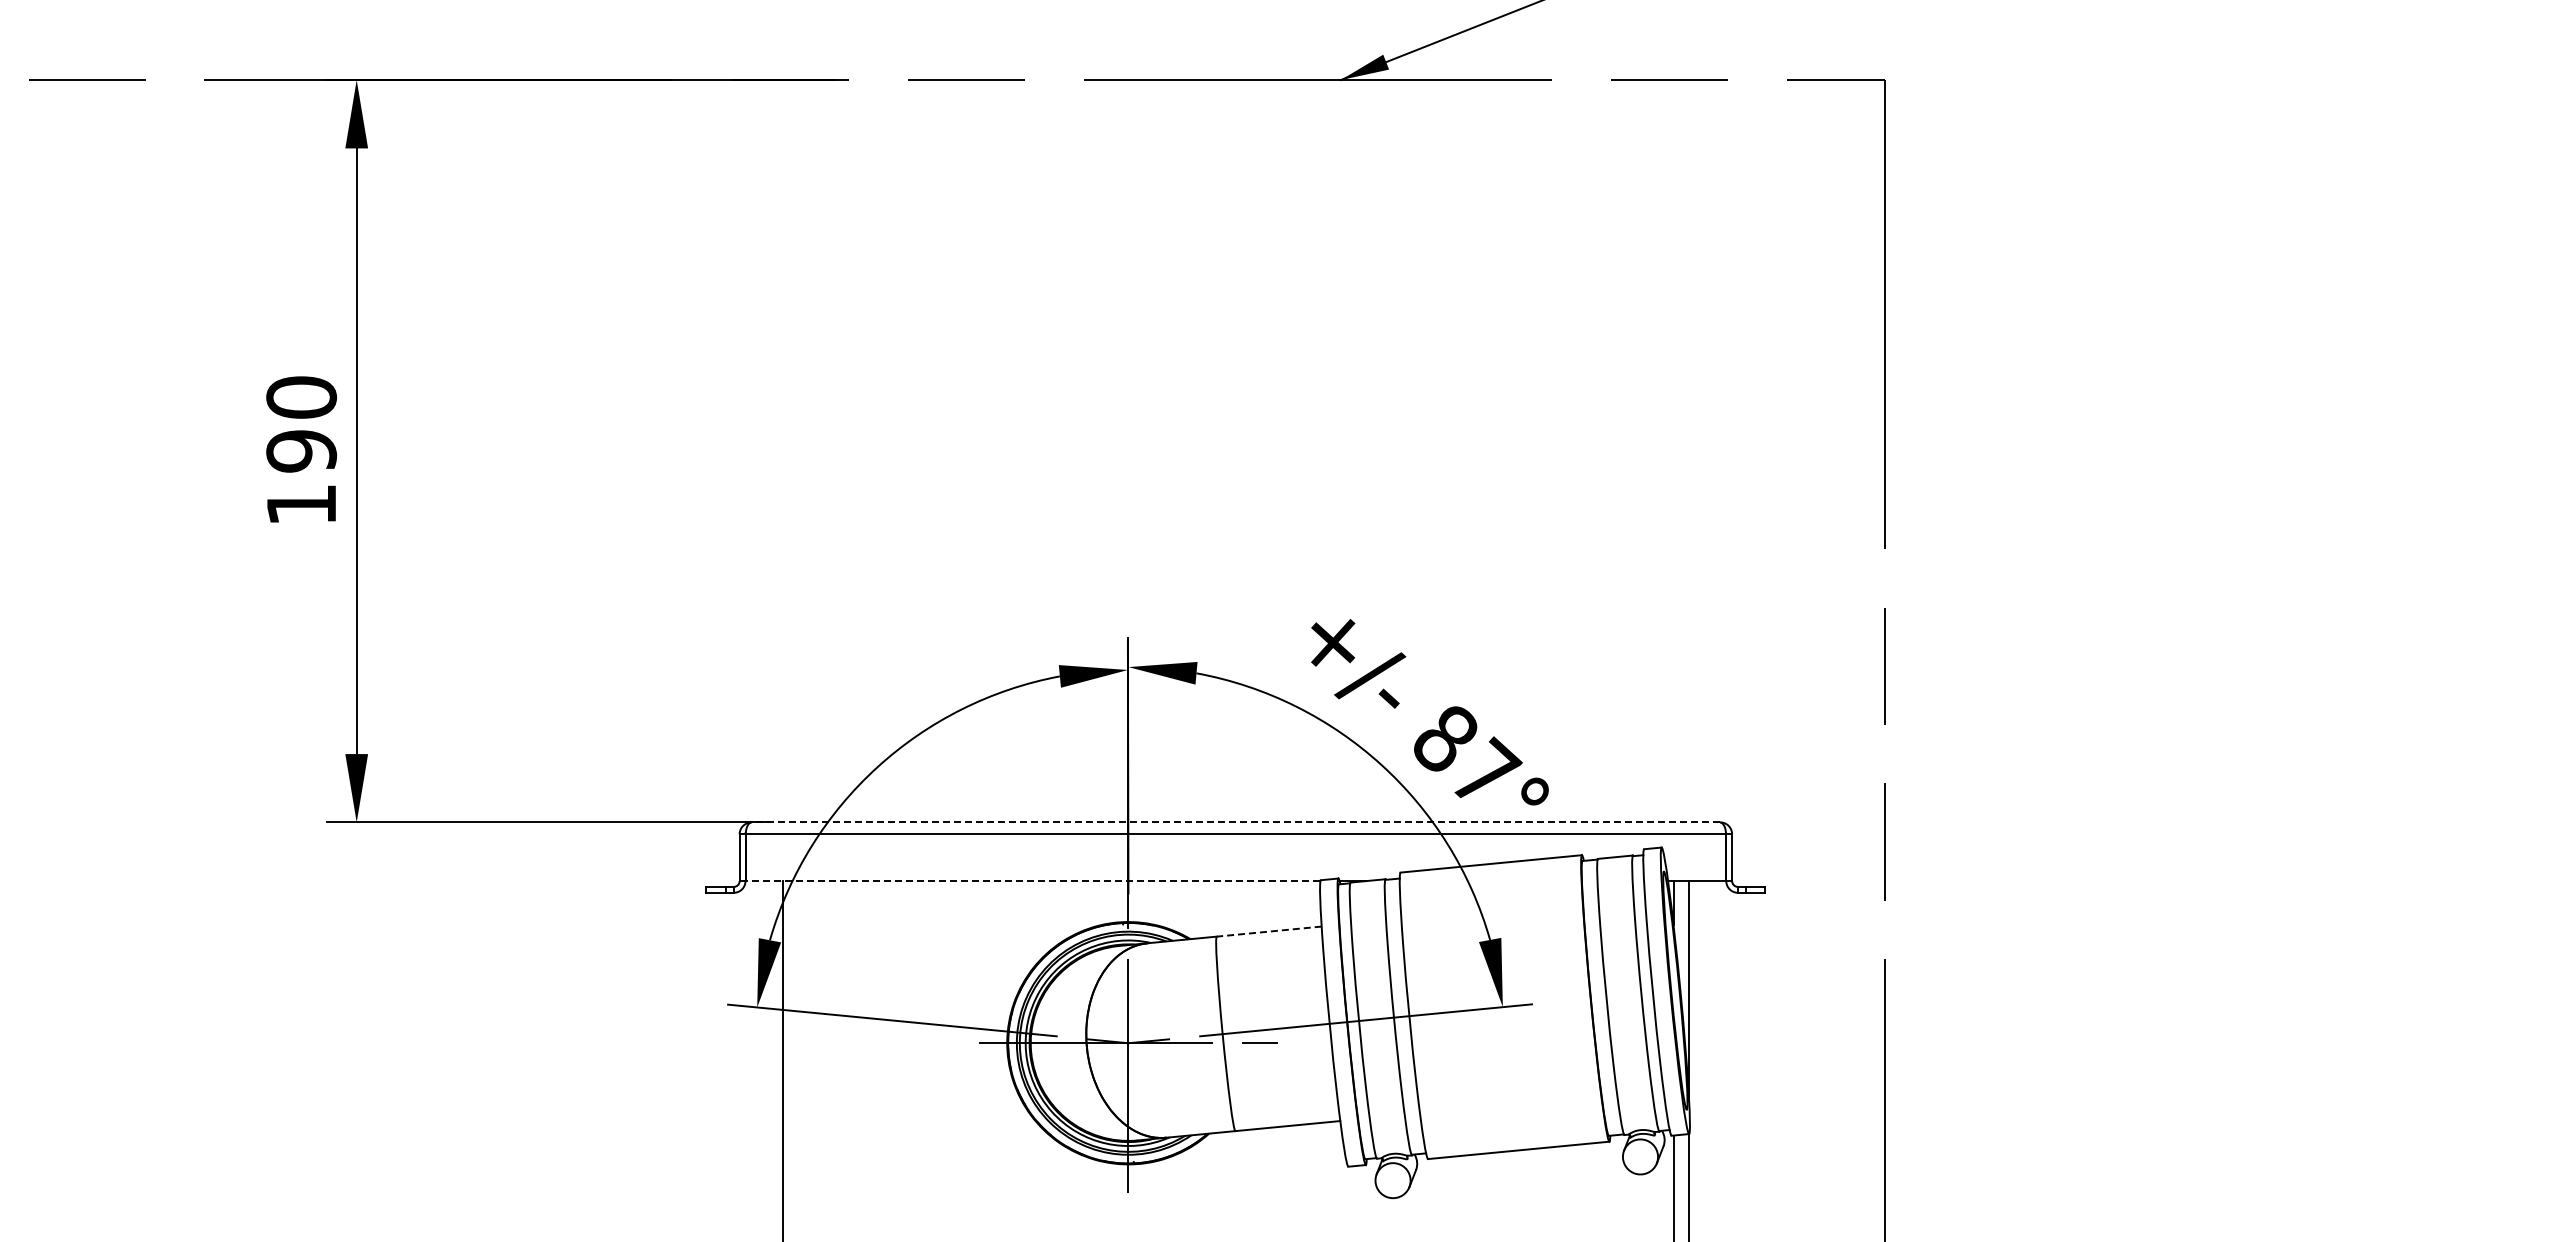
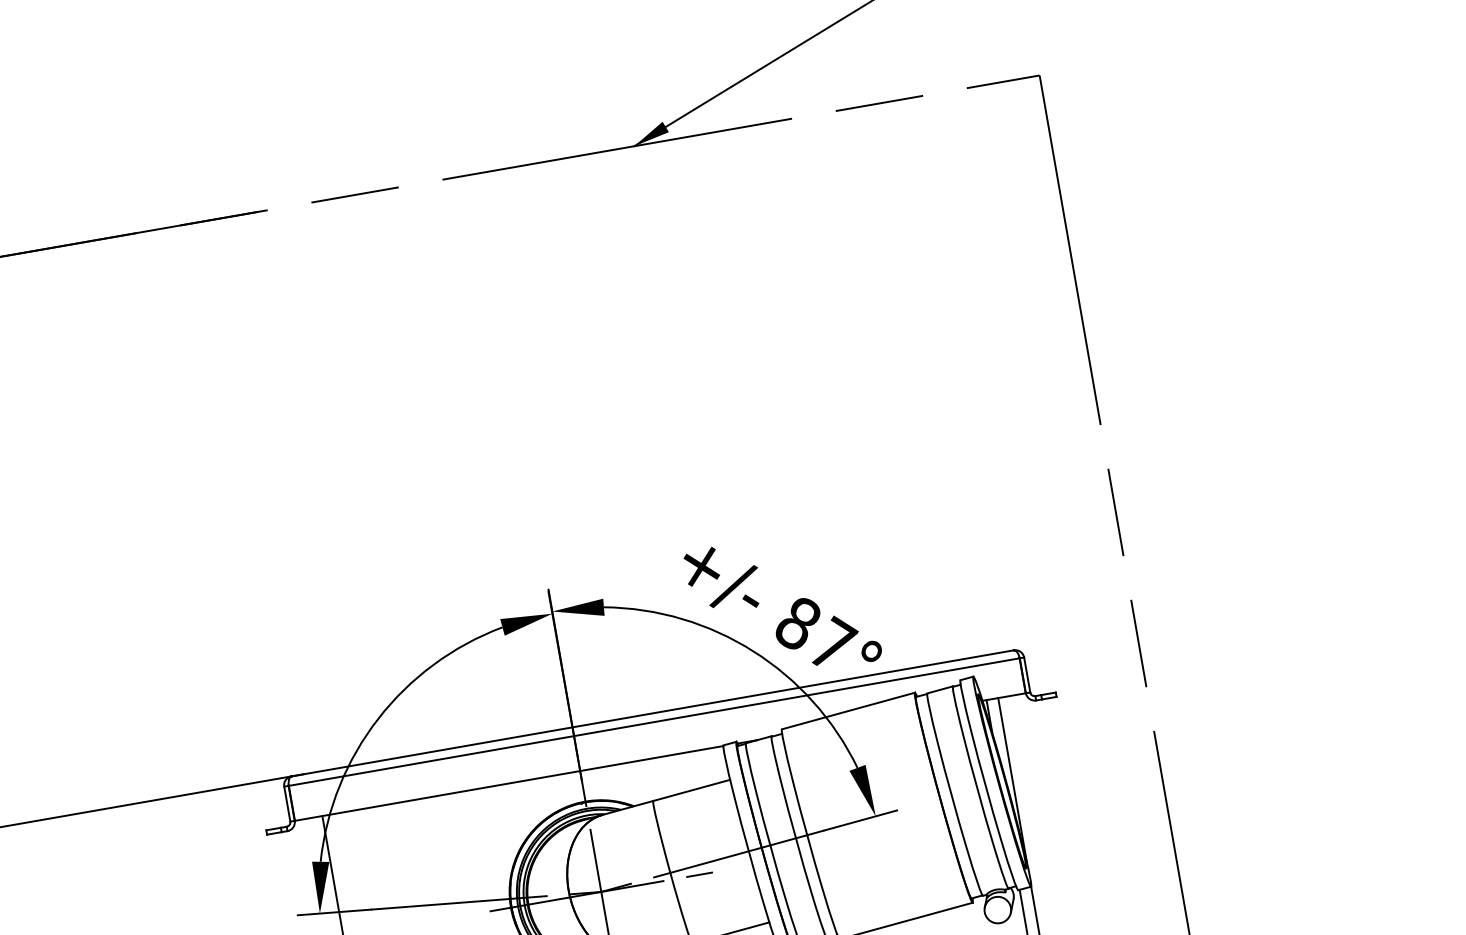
line: (1235, 822) -> (652, 713), dashed -> solid
line: (1032, 881) -> (508, 783), dashed -> solid
line: (1269, 931) -> (691, 790), dashed -> solid

